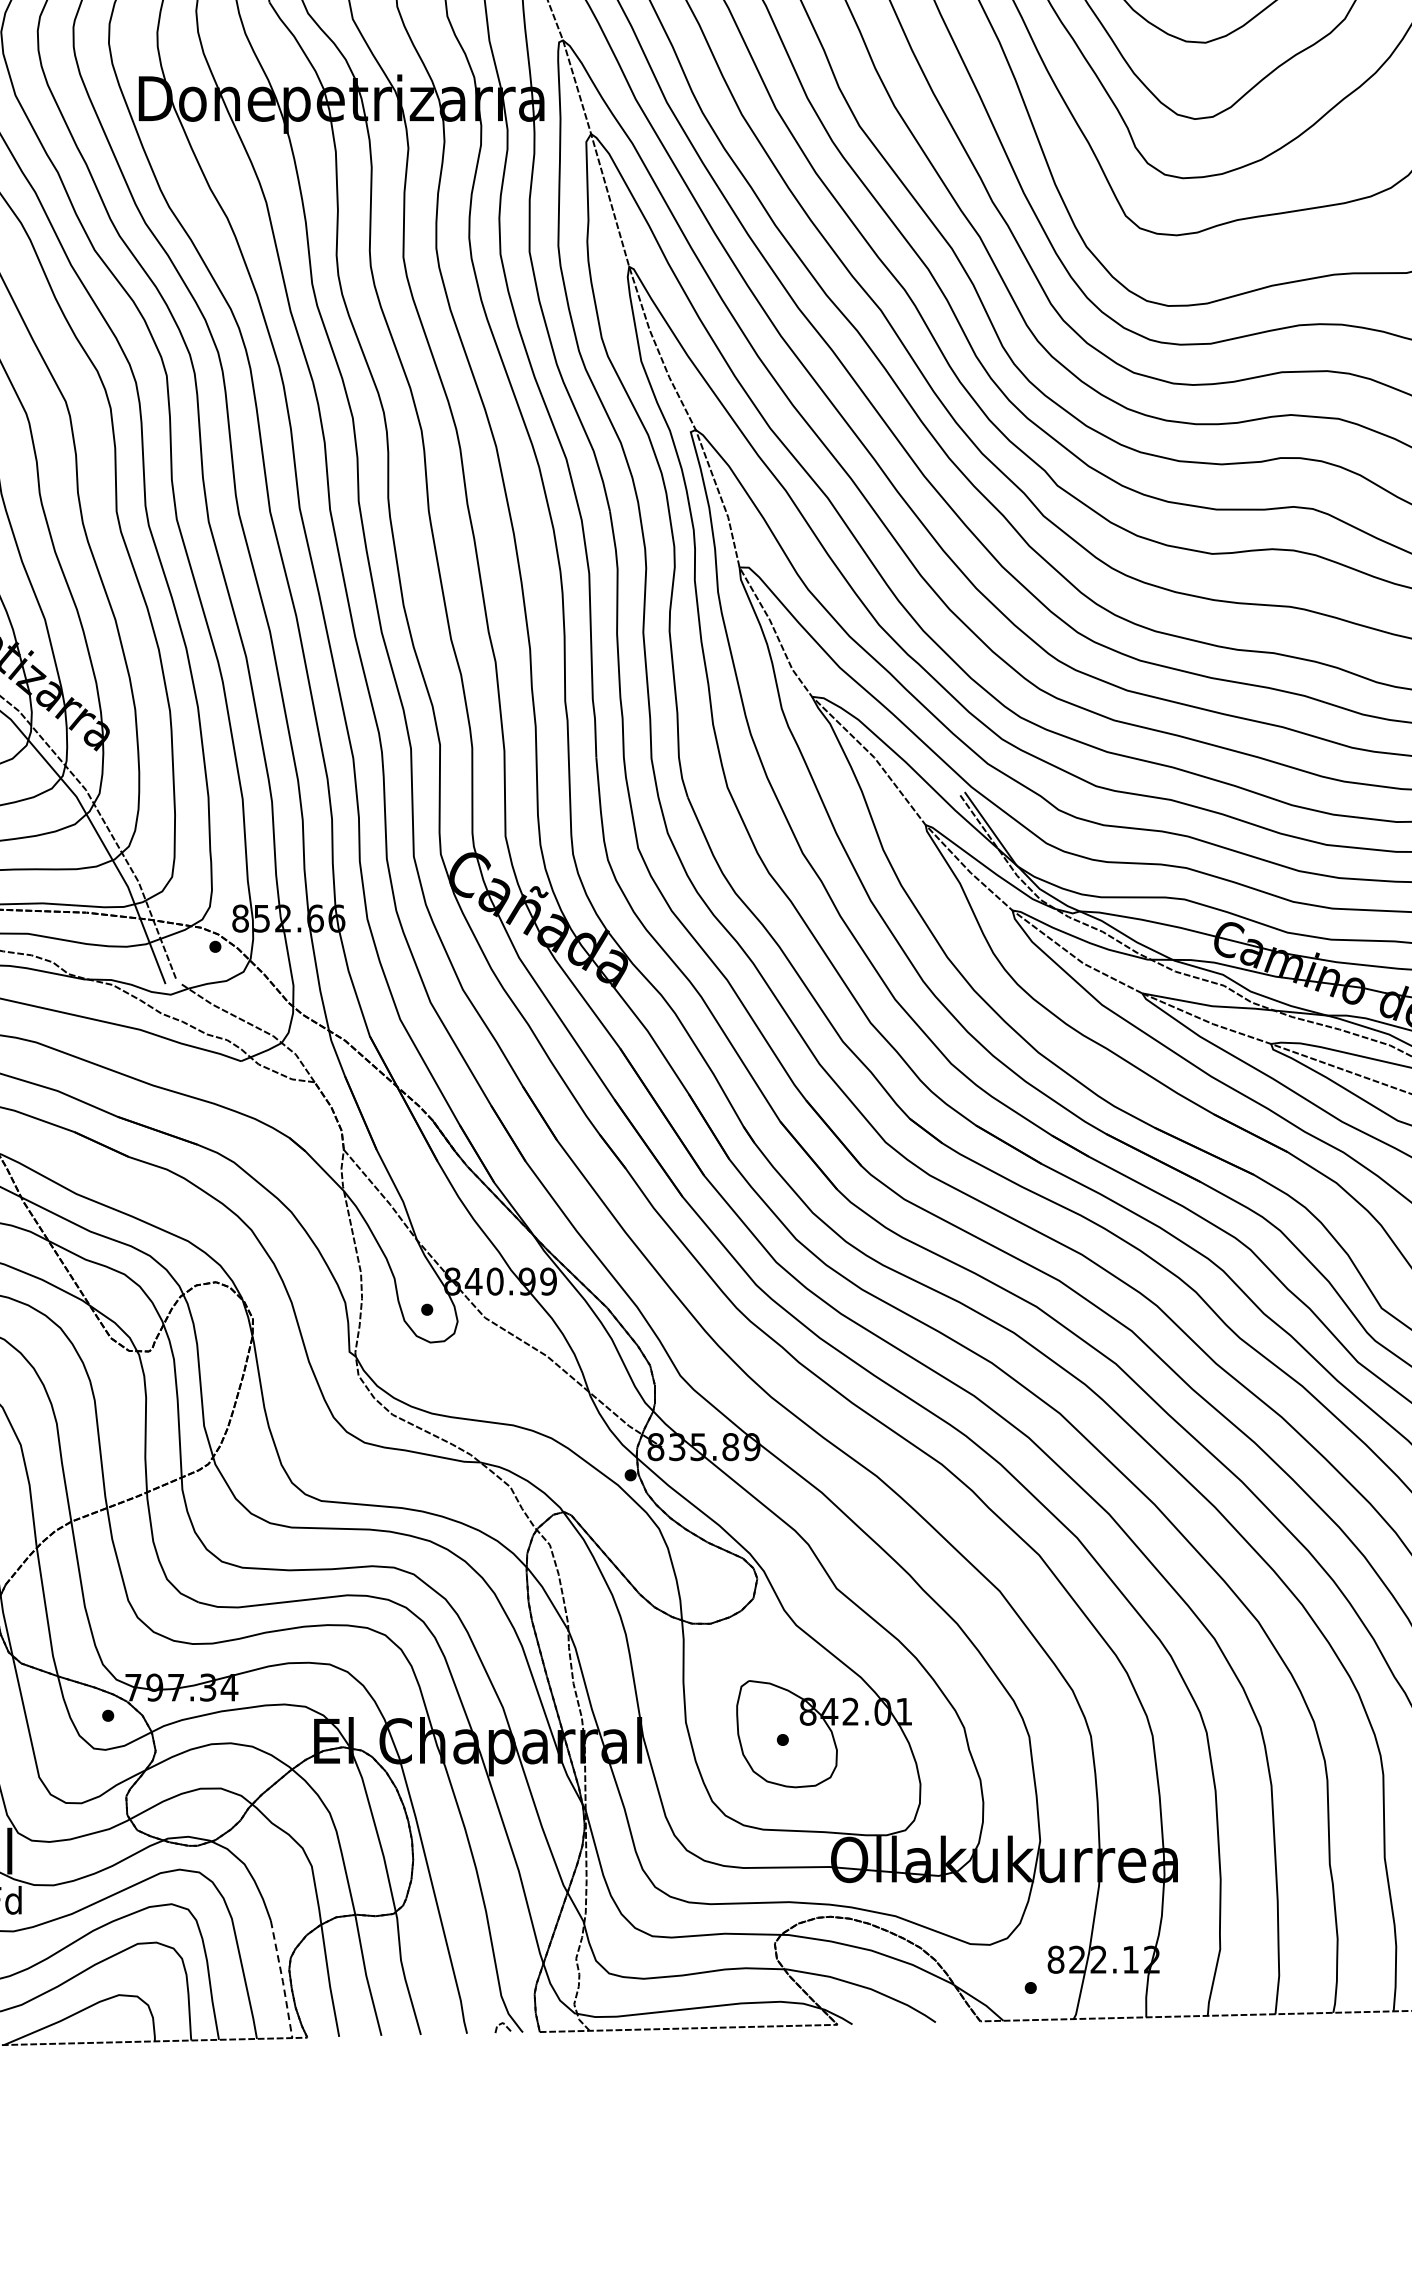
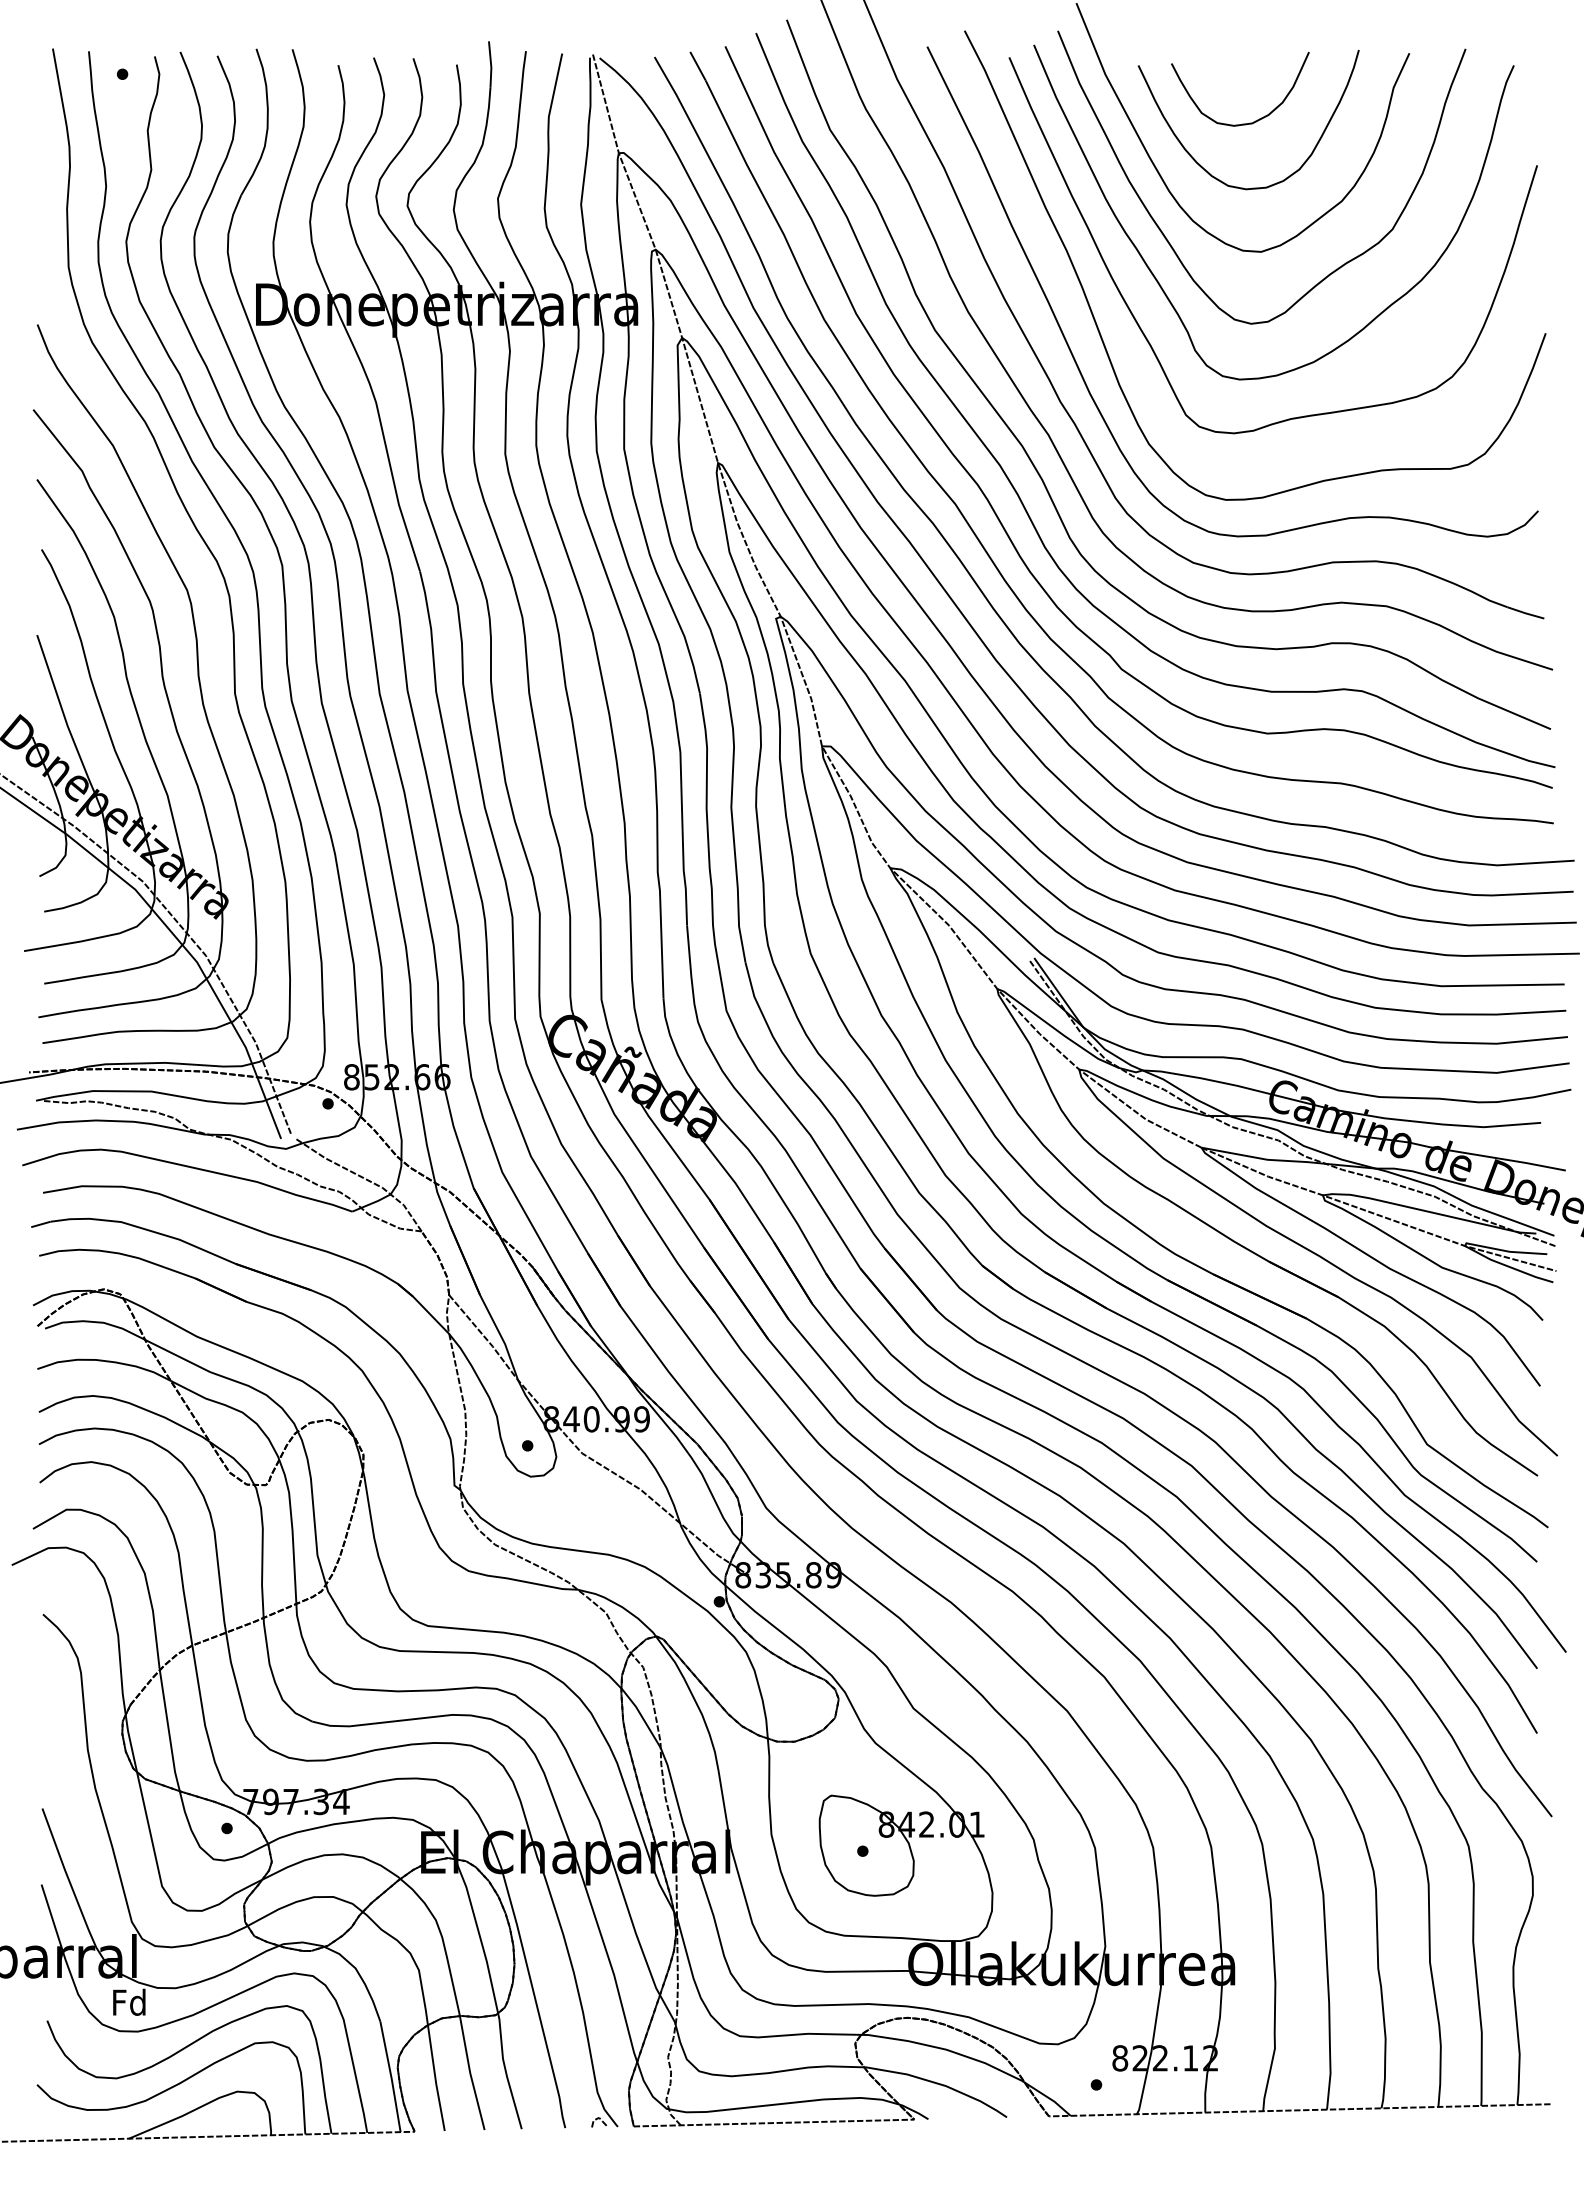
line: (282, 1980) -> (391, 2077), dashed -> solid

